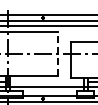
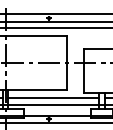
line: (57, 54) -> (66, 63), dashed -> solid
line: (46, 82) -> (53, 98), added

